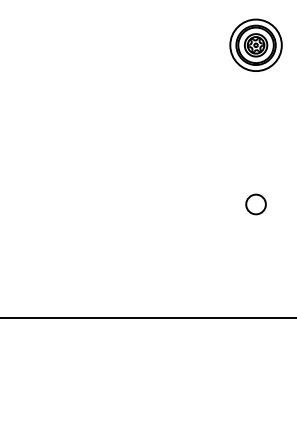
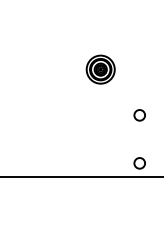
part: (255, 45) -> (100, 69), moved
circle: (255, 292) -> (139, 163), added

